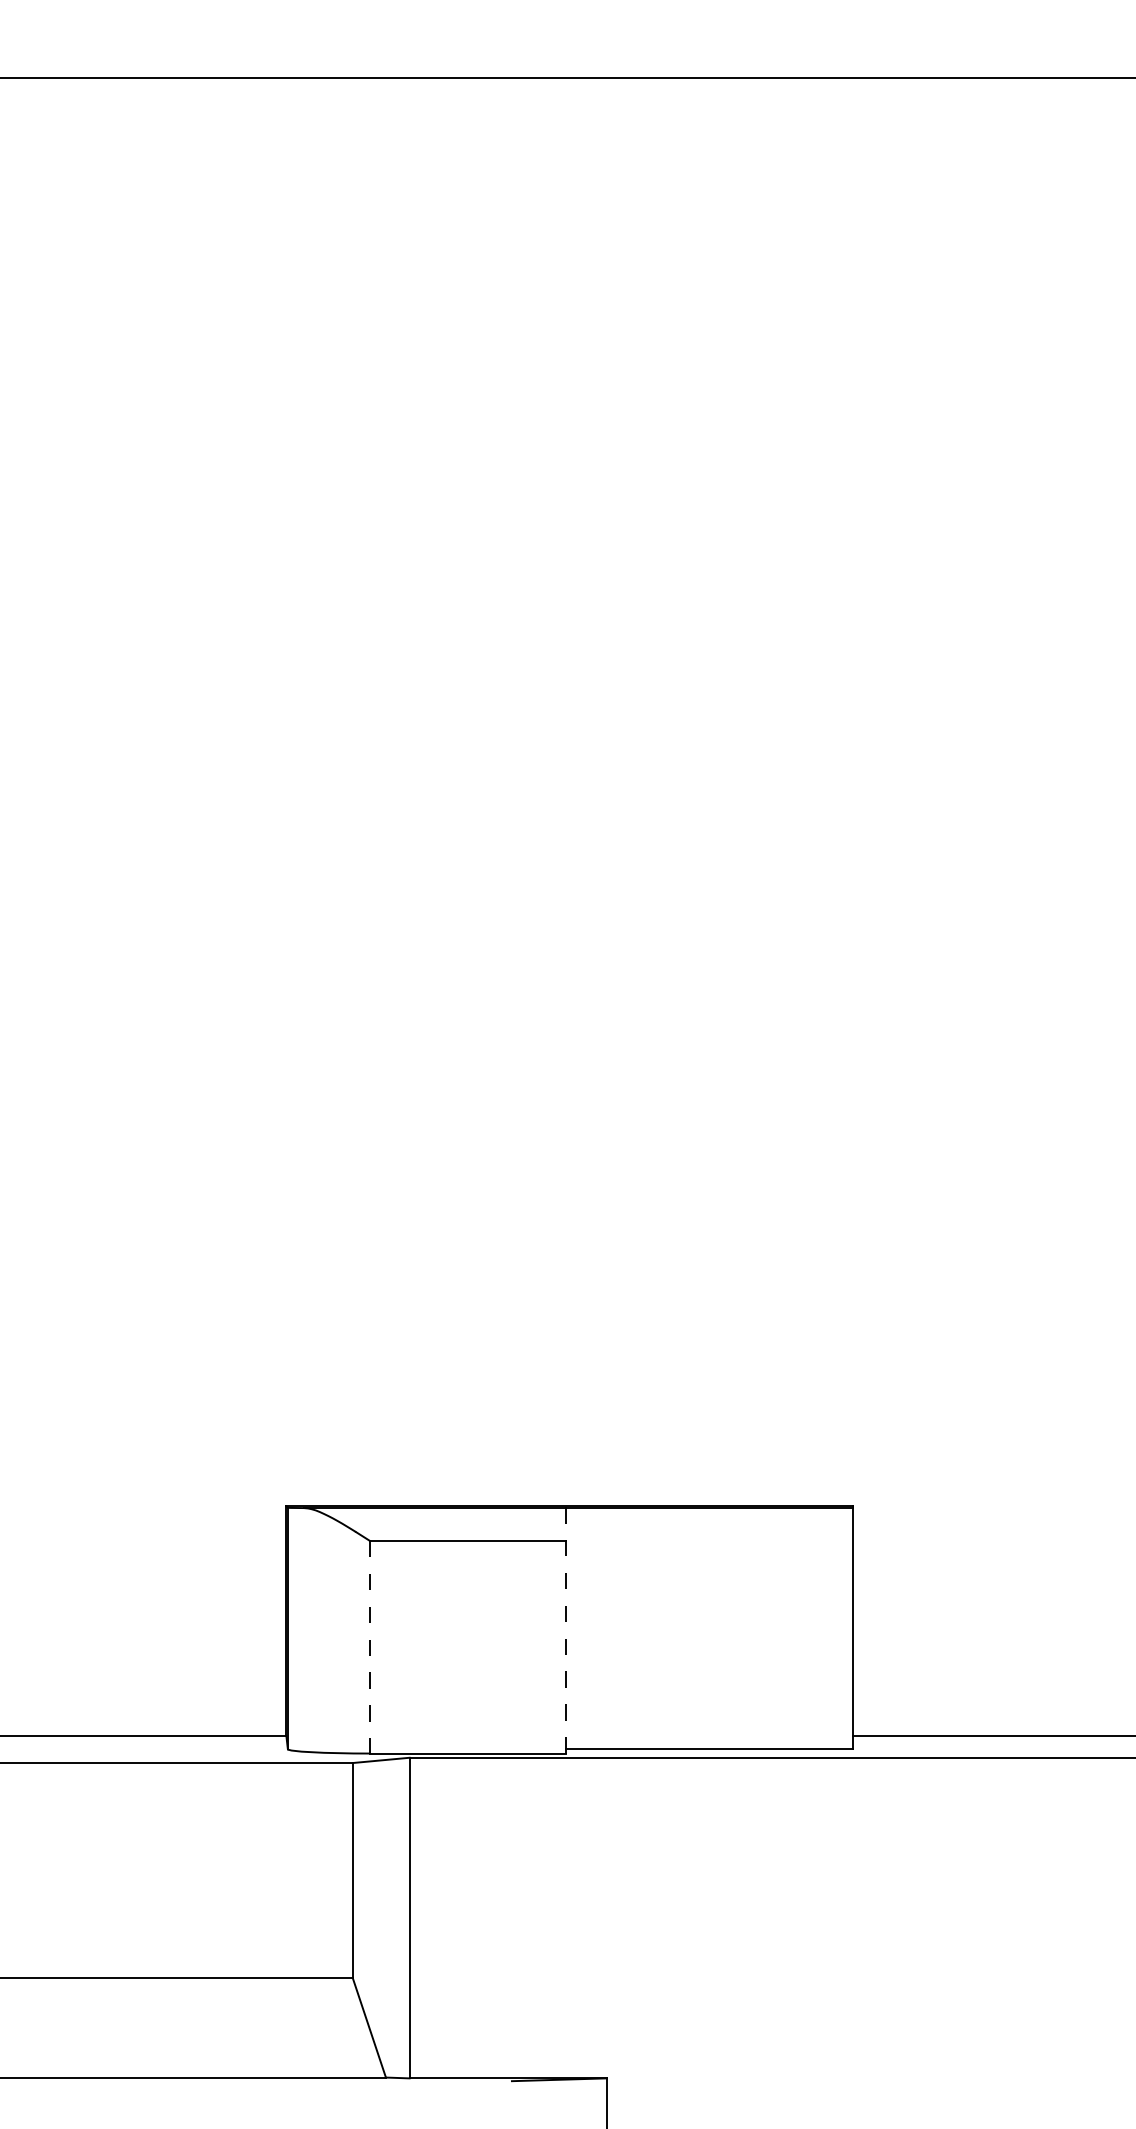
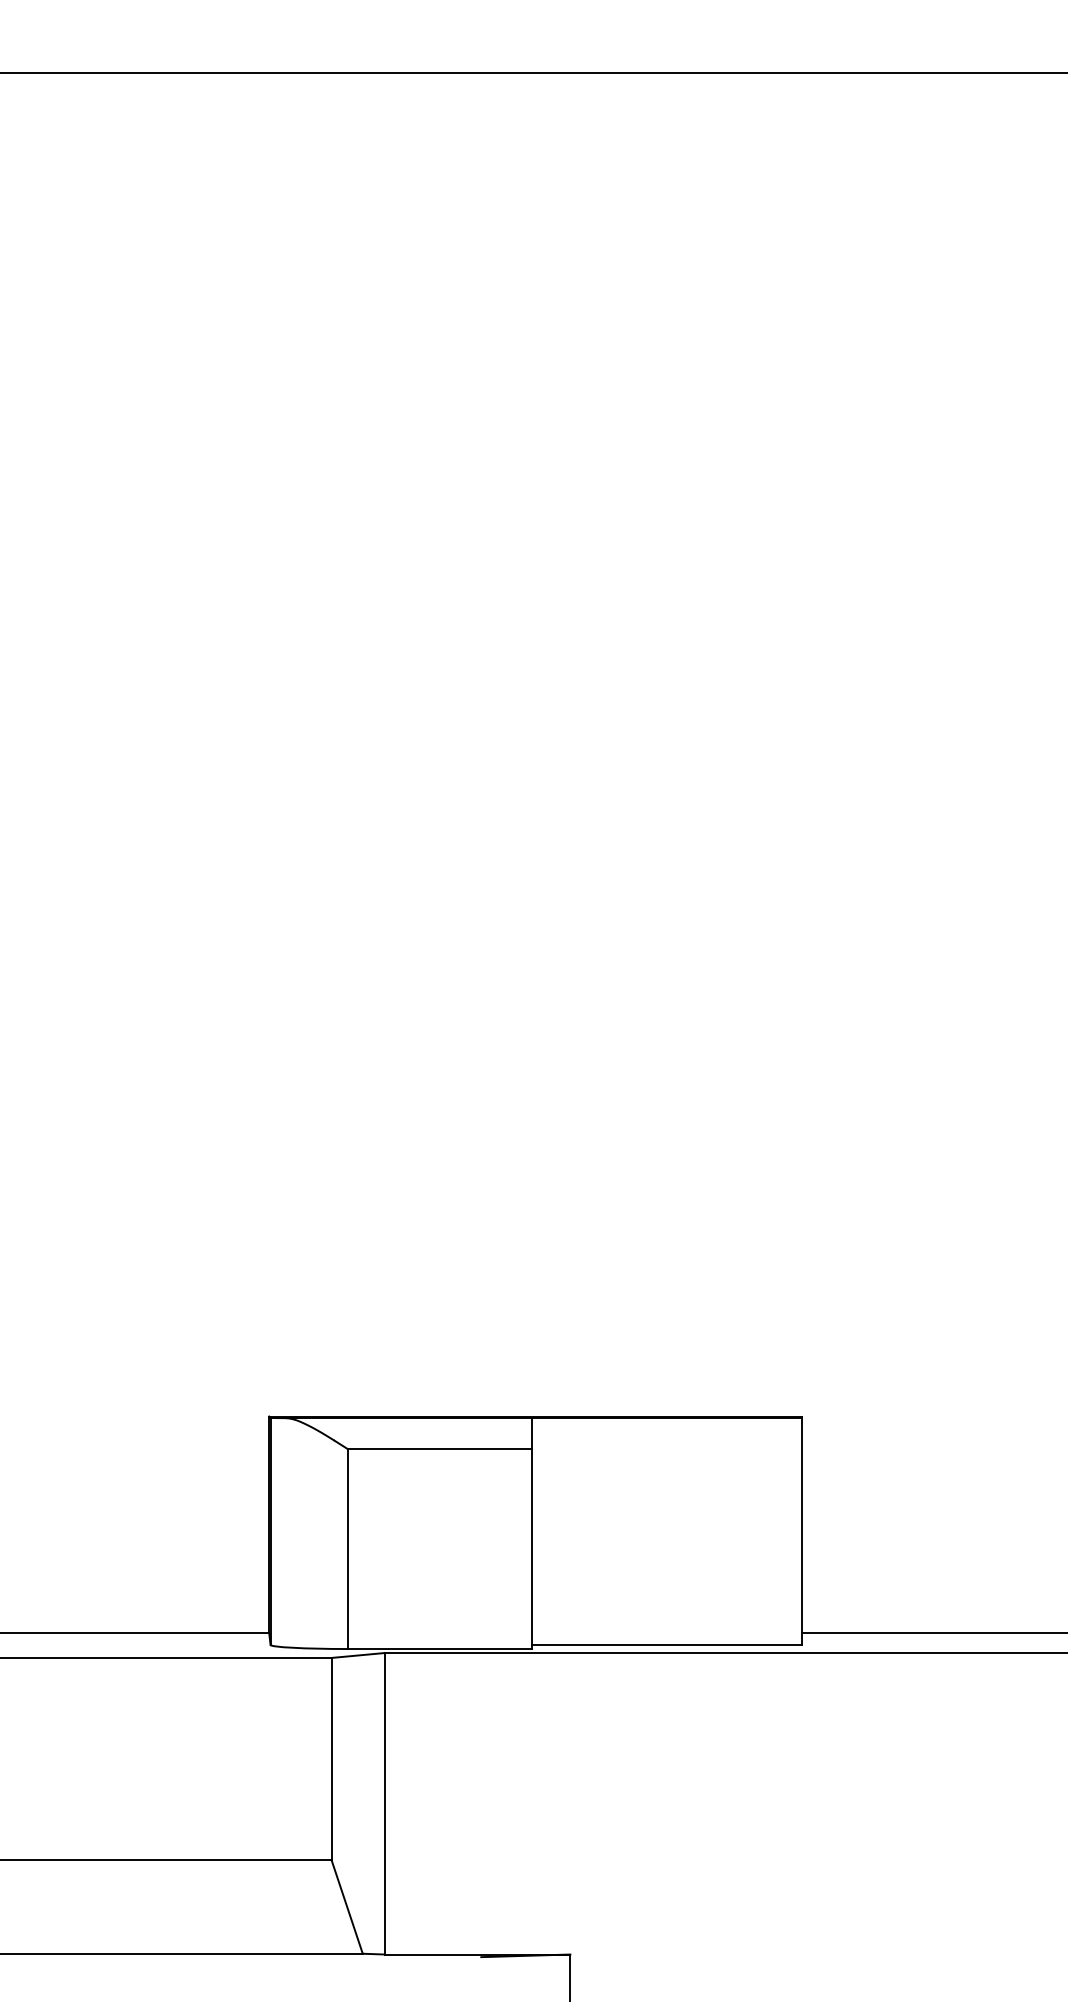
line: (565, 1630) -> (531, 1533), dashed -> solid
line: (369, 1647) -> (347, 1549), dashed -> solid

